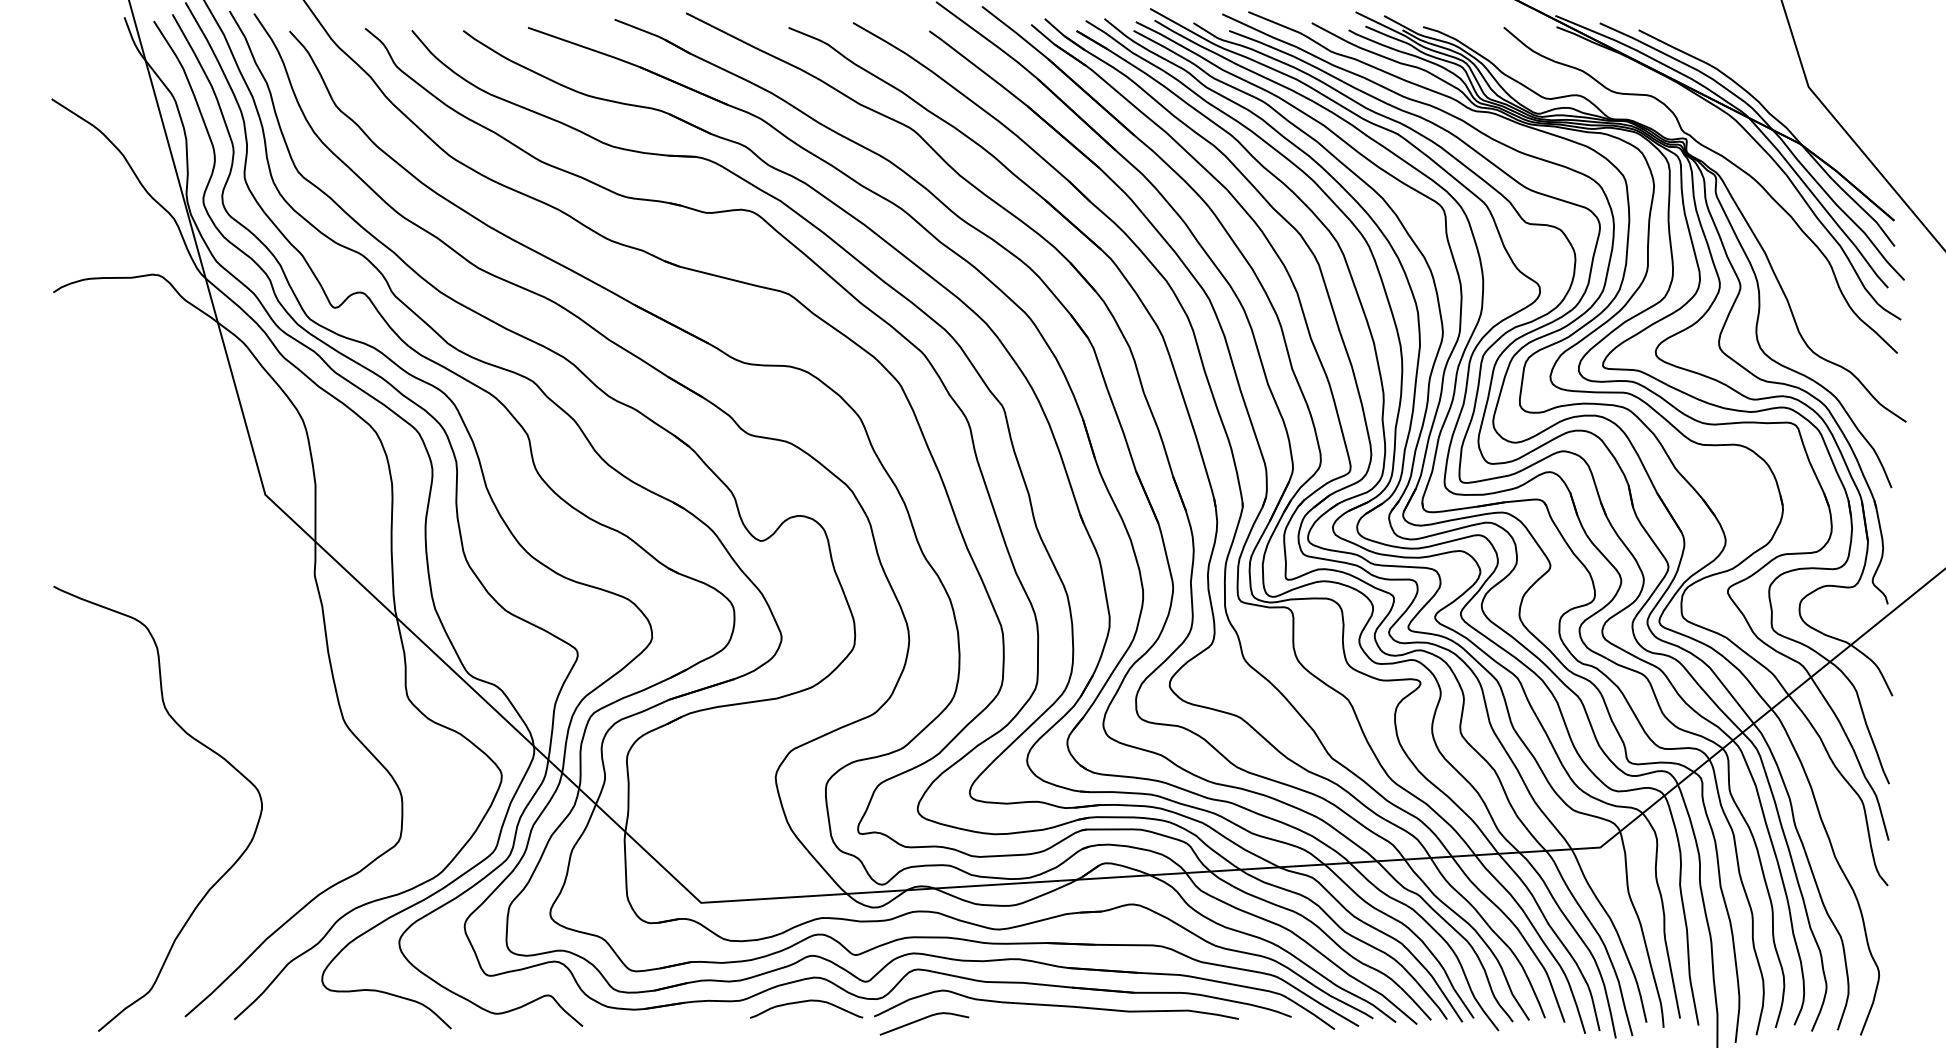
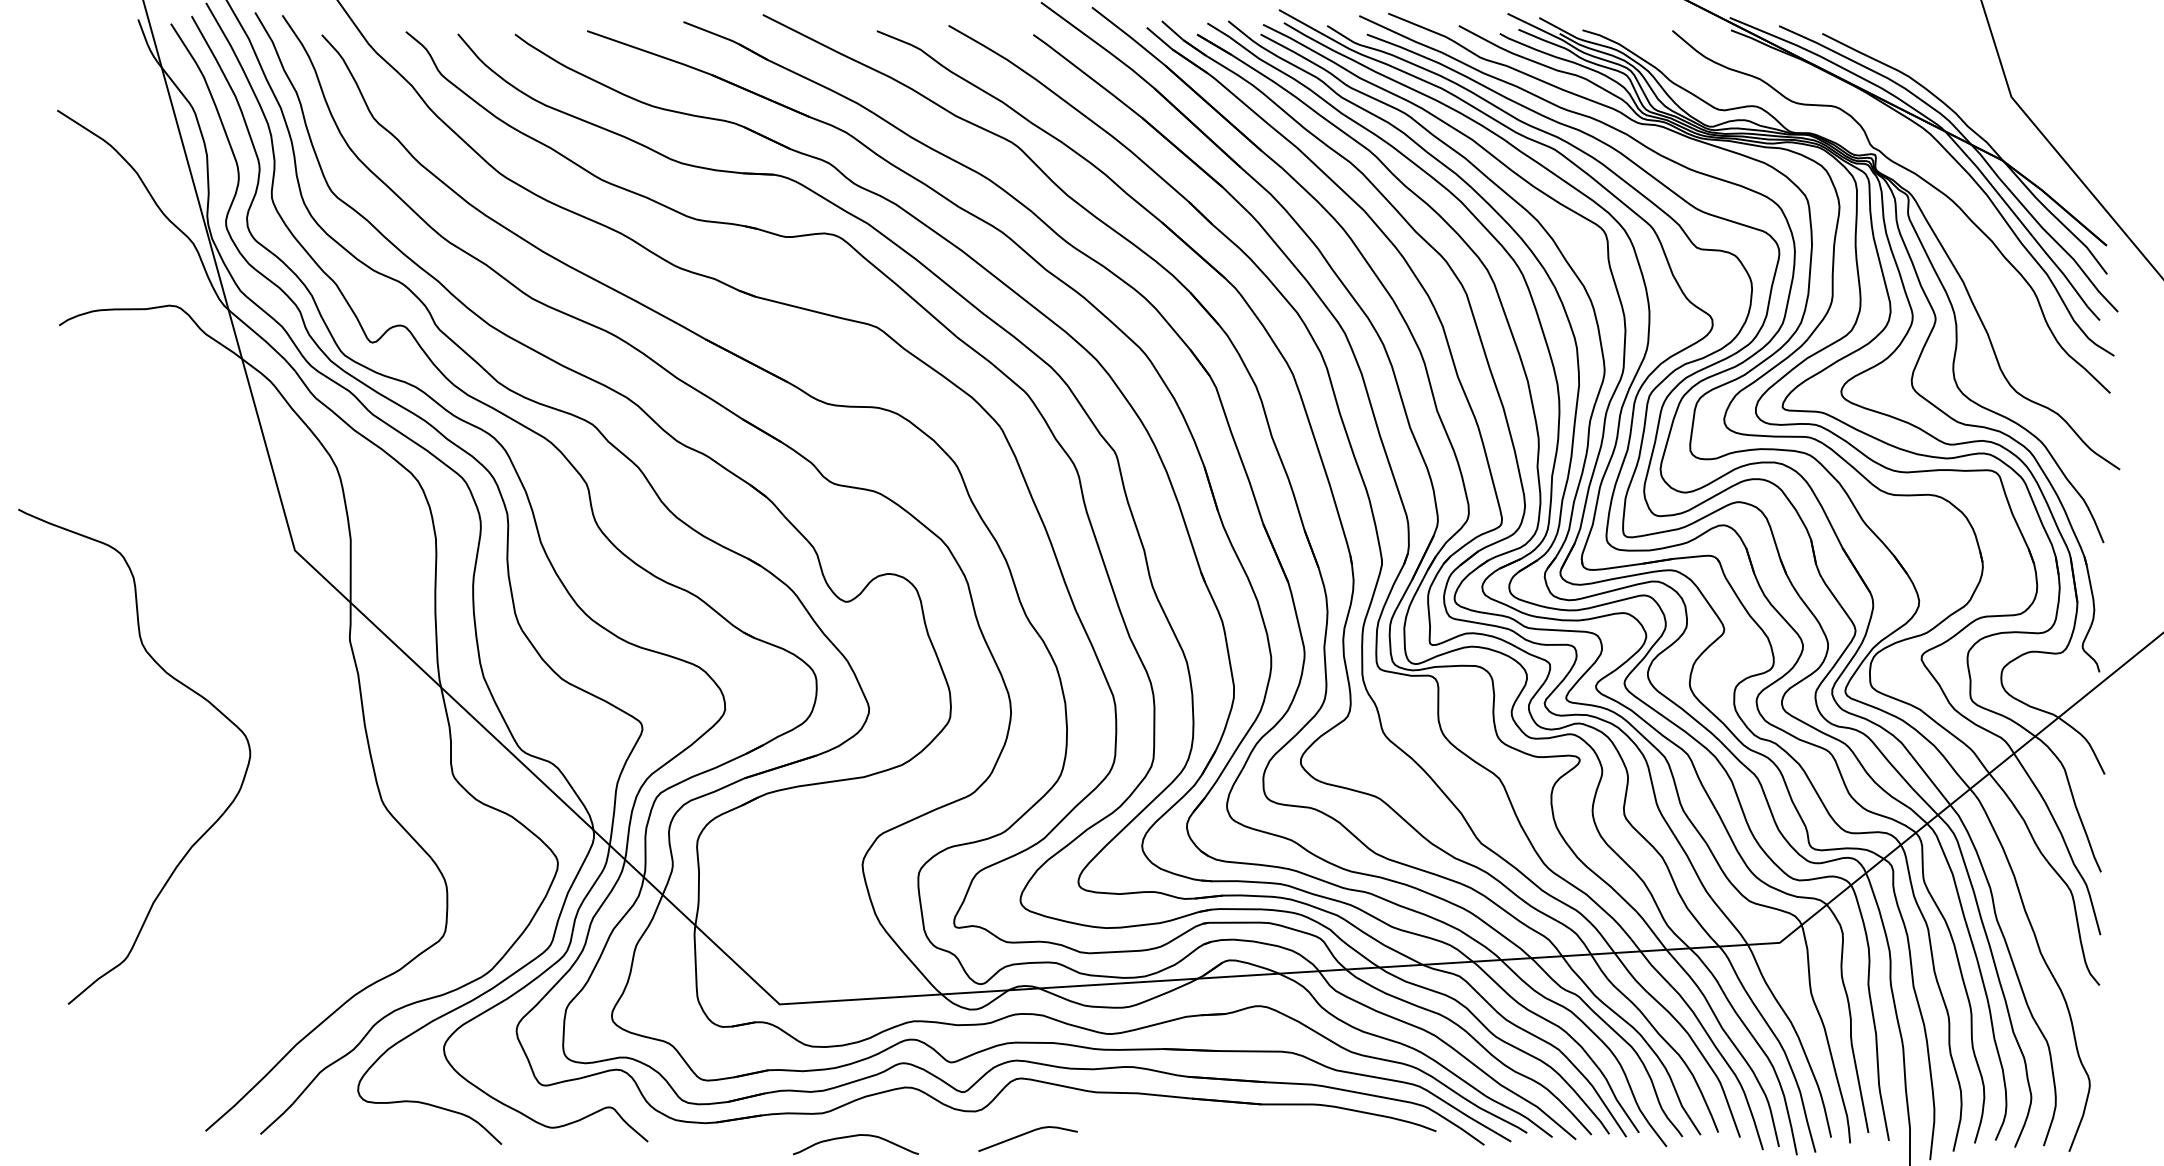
curve: (200, 743) -> (181, 684), moved
curve: (806, 1001) -> (855, 1136), moved
curve: (1056, 1004) -> (1174, 1117), removed

